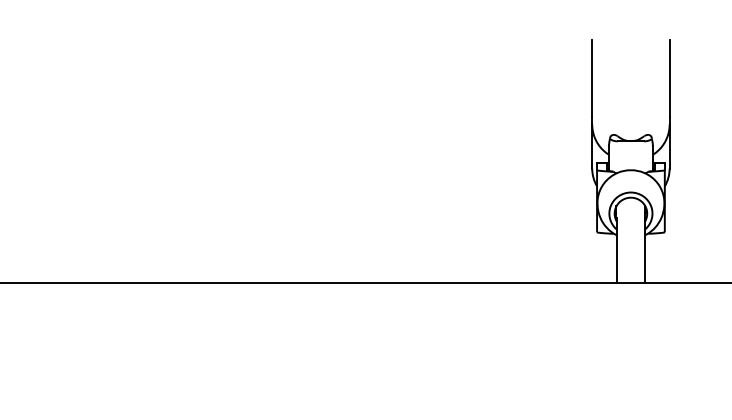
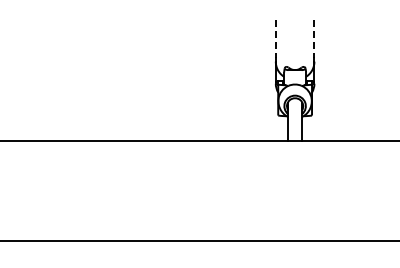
line: (591, 79) -> (275, 39), solid -> dashed
line: (669, 79) -> (314, 39), solid -> dashed

